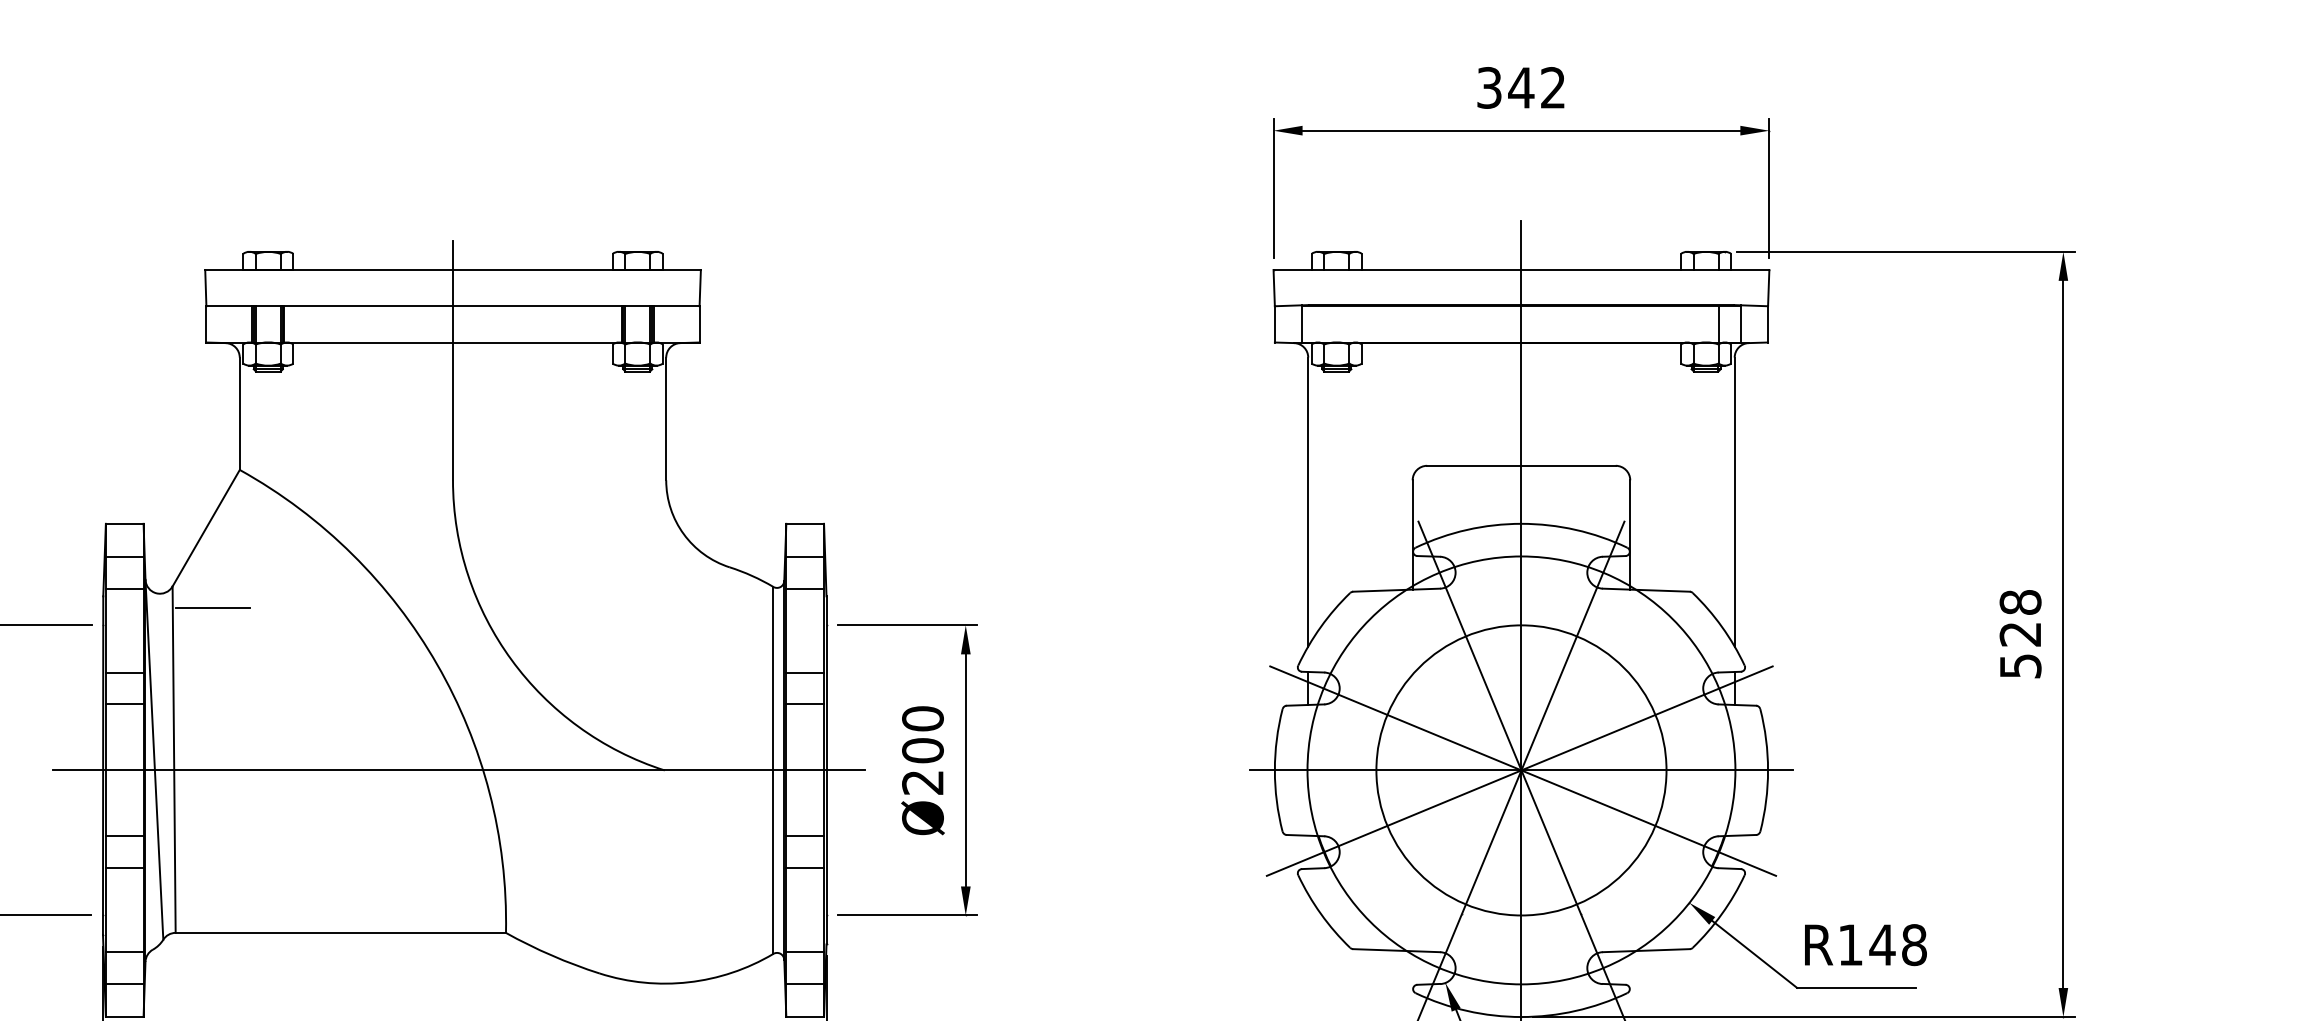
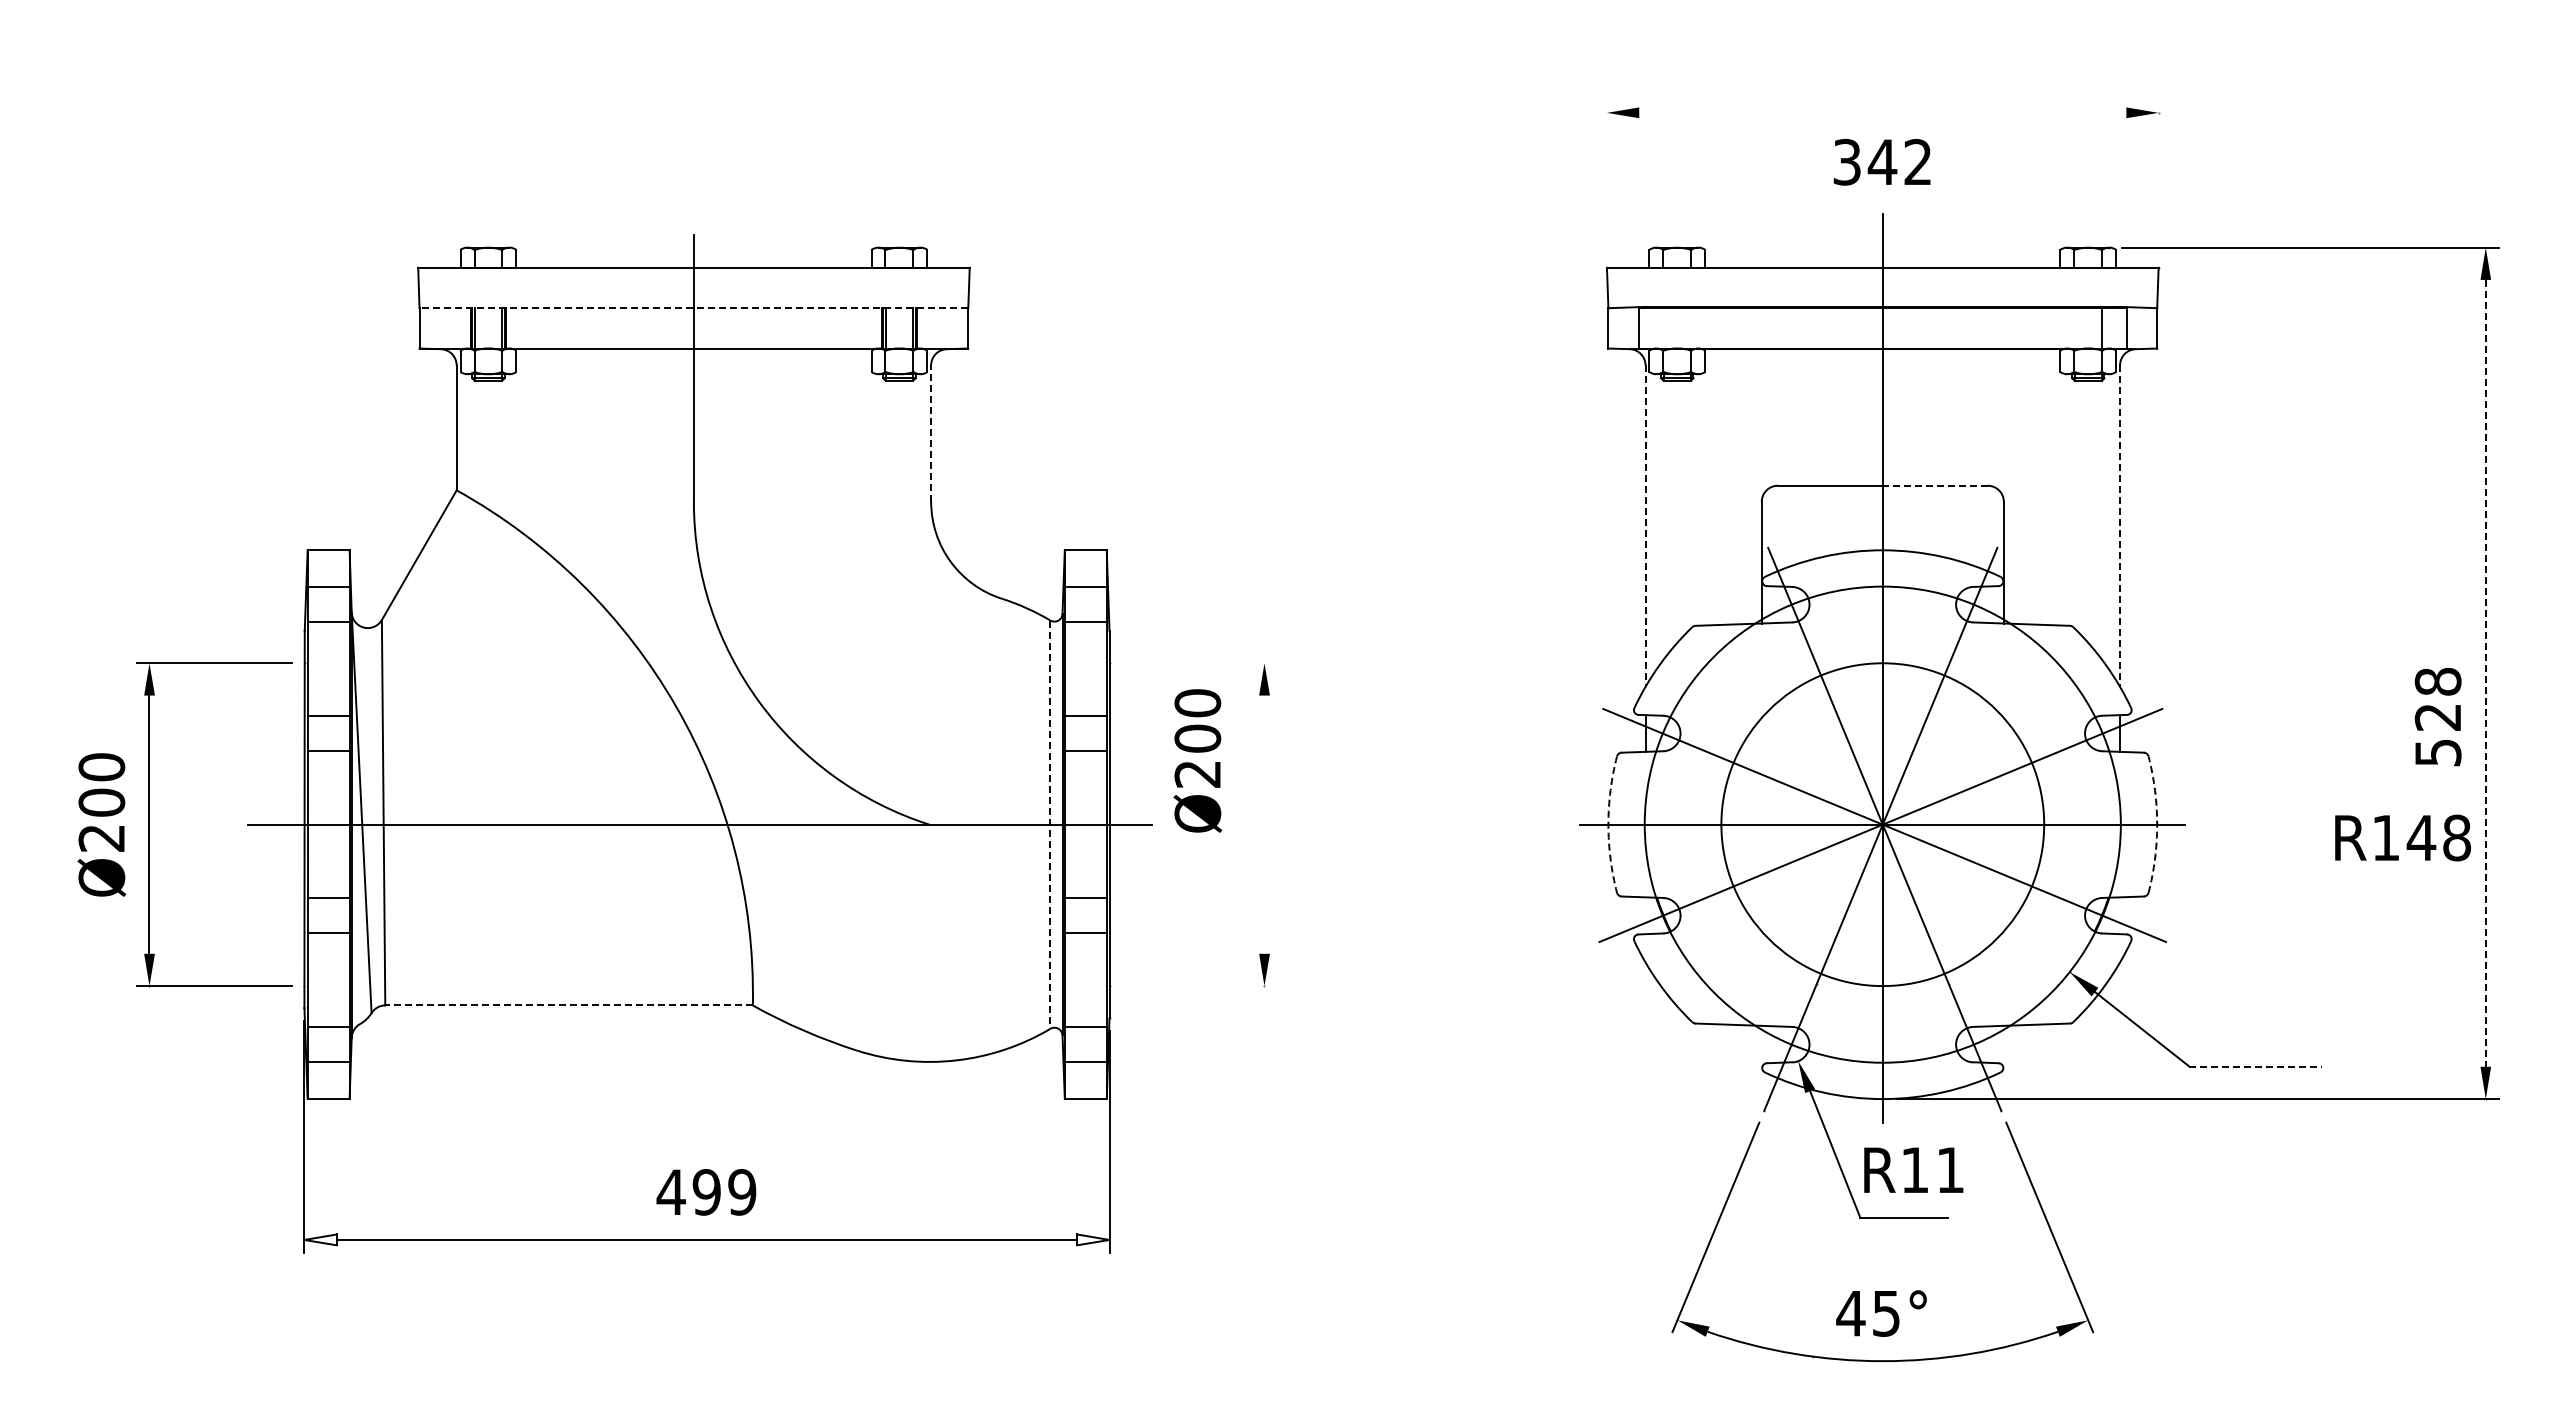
text: (1520, 88) -> (1881, 162), moved
line: (1521, 130) -> (1882, 112), removed
line: (1273, 187) -> (1606, 176), removed
line: (1769, 187) -> (2158, 176), removed
line: (452, 306) -> (693, 308), solid -> dashed
line: (666, 418) -> (931, 433), solid -> dashed
line: (1567, 465) -> (1934, 485), solid -> dashed
line: (1308, 502) -> (1645, 526), solid -> dashed
line: (1735, 502) -> (2120, 526), solid -> dashed
line: (212, 607) -> (426, 643), removed
line: (907, 625) -> (1199, 663), removed
text: (2019, 633) -> (2437, 716), moved
line: (2063, 634) -> (2485, 673), solid -> dashed
text: (922, 770) -> (1197, 760), moved
line: (965, 770) -> (1264, 824), removed
arc: (1274, 770) -> (1608, 824), solid -> dashed
arc: (1768, 770) -> (2157, 824), solid -> dashed
line: (773, 771) -> (1050, 825), solid -> dashed
line: (907, 915) -> (1199, 986), removed
line: (341, 932) -> (569, 1005), solid -> dashed
text: (1866, 944) -> (2403, 837), moved
line: (1857, 987) -> (2256, 1066), solid -> dashed

